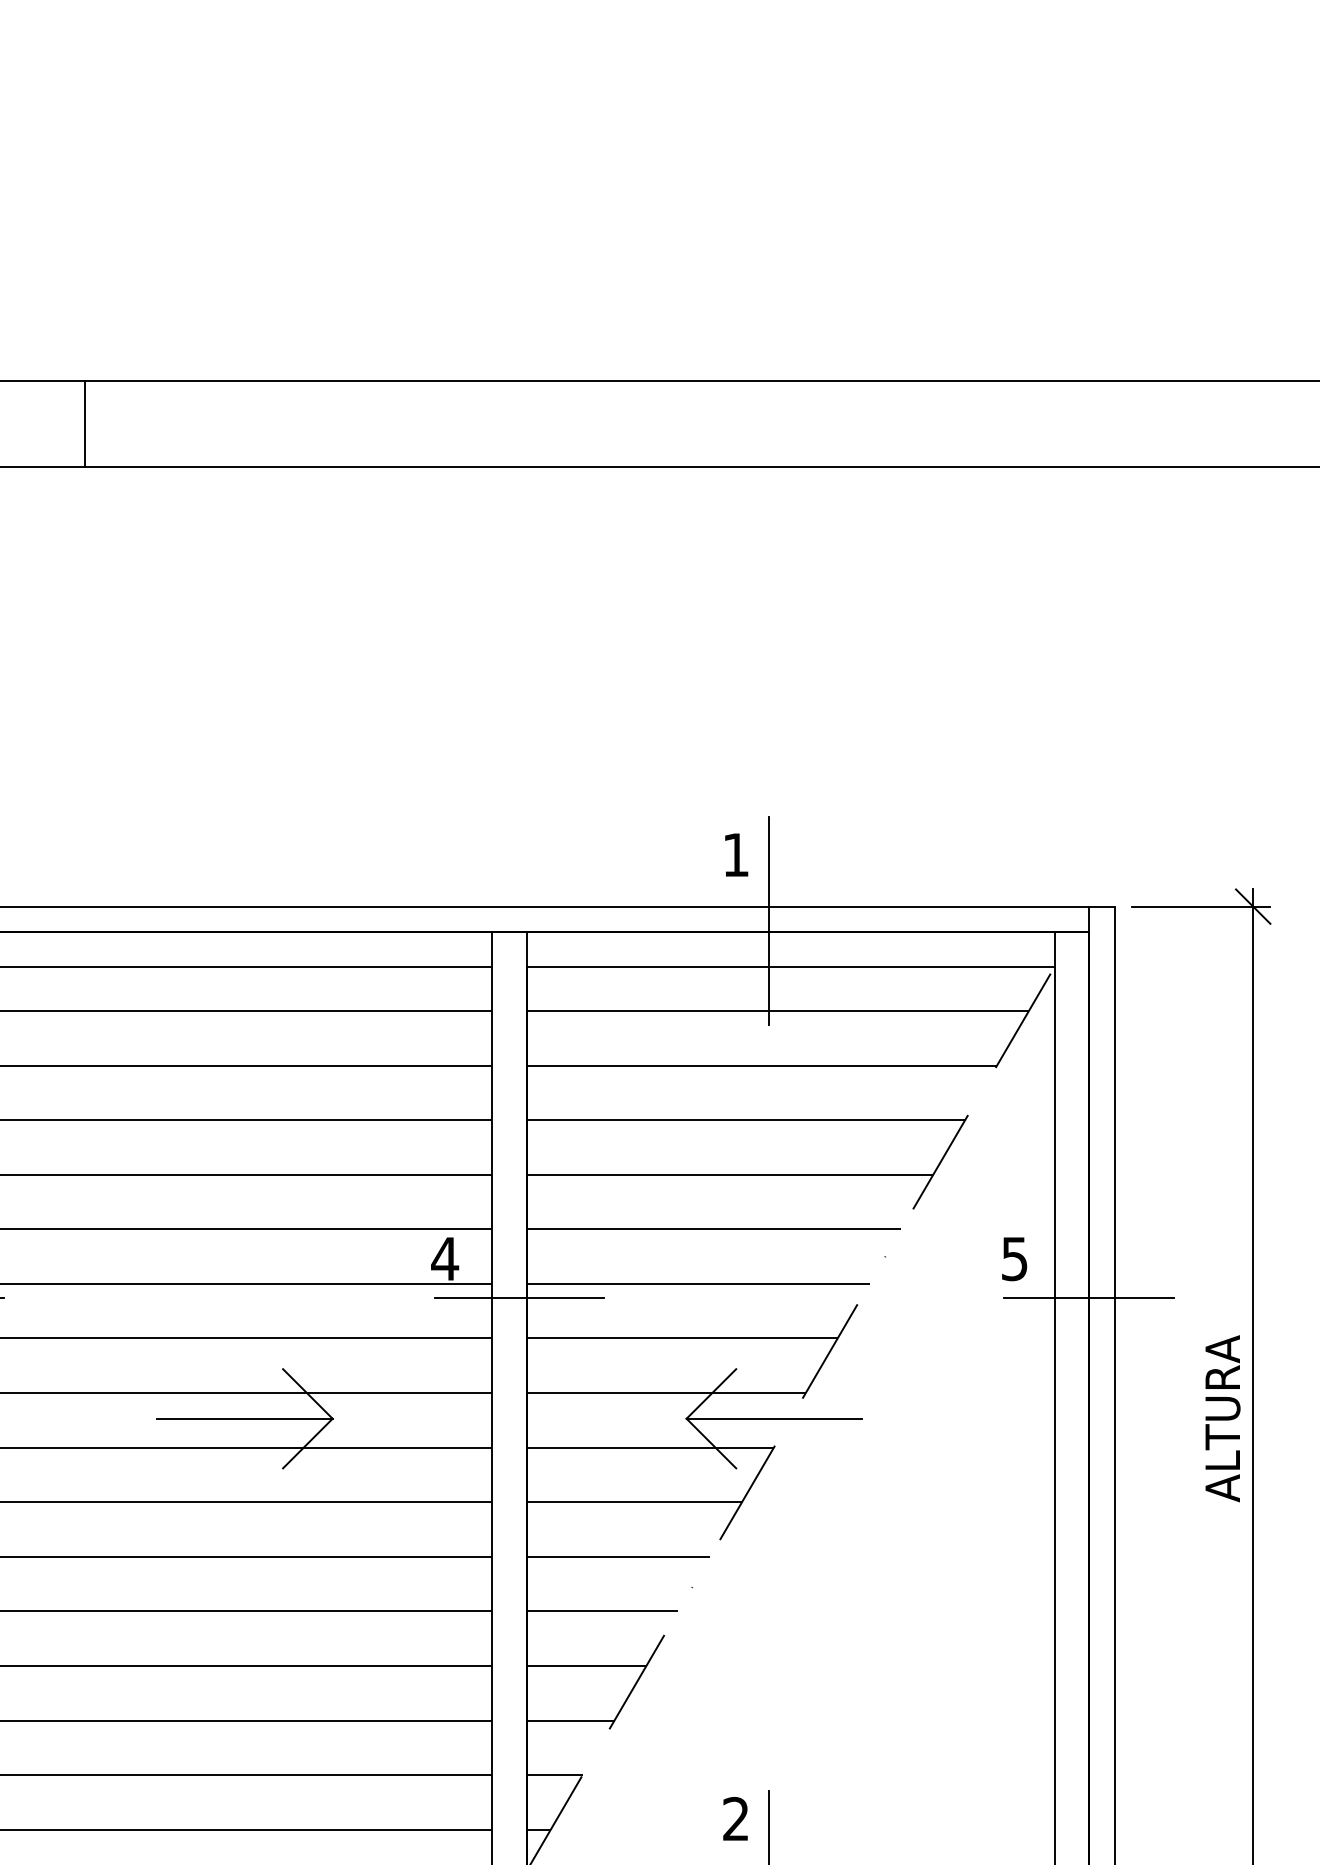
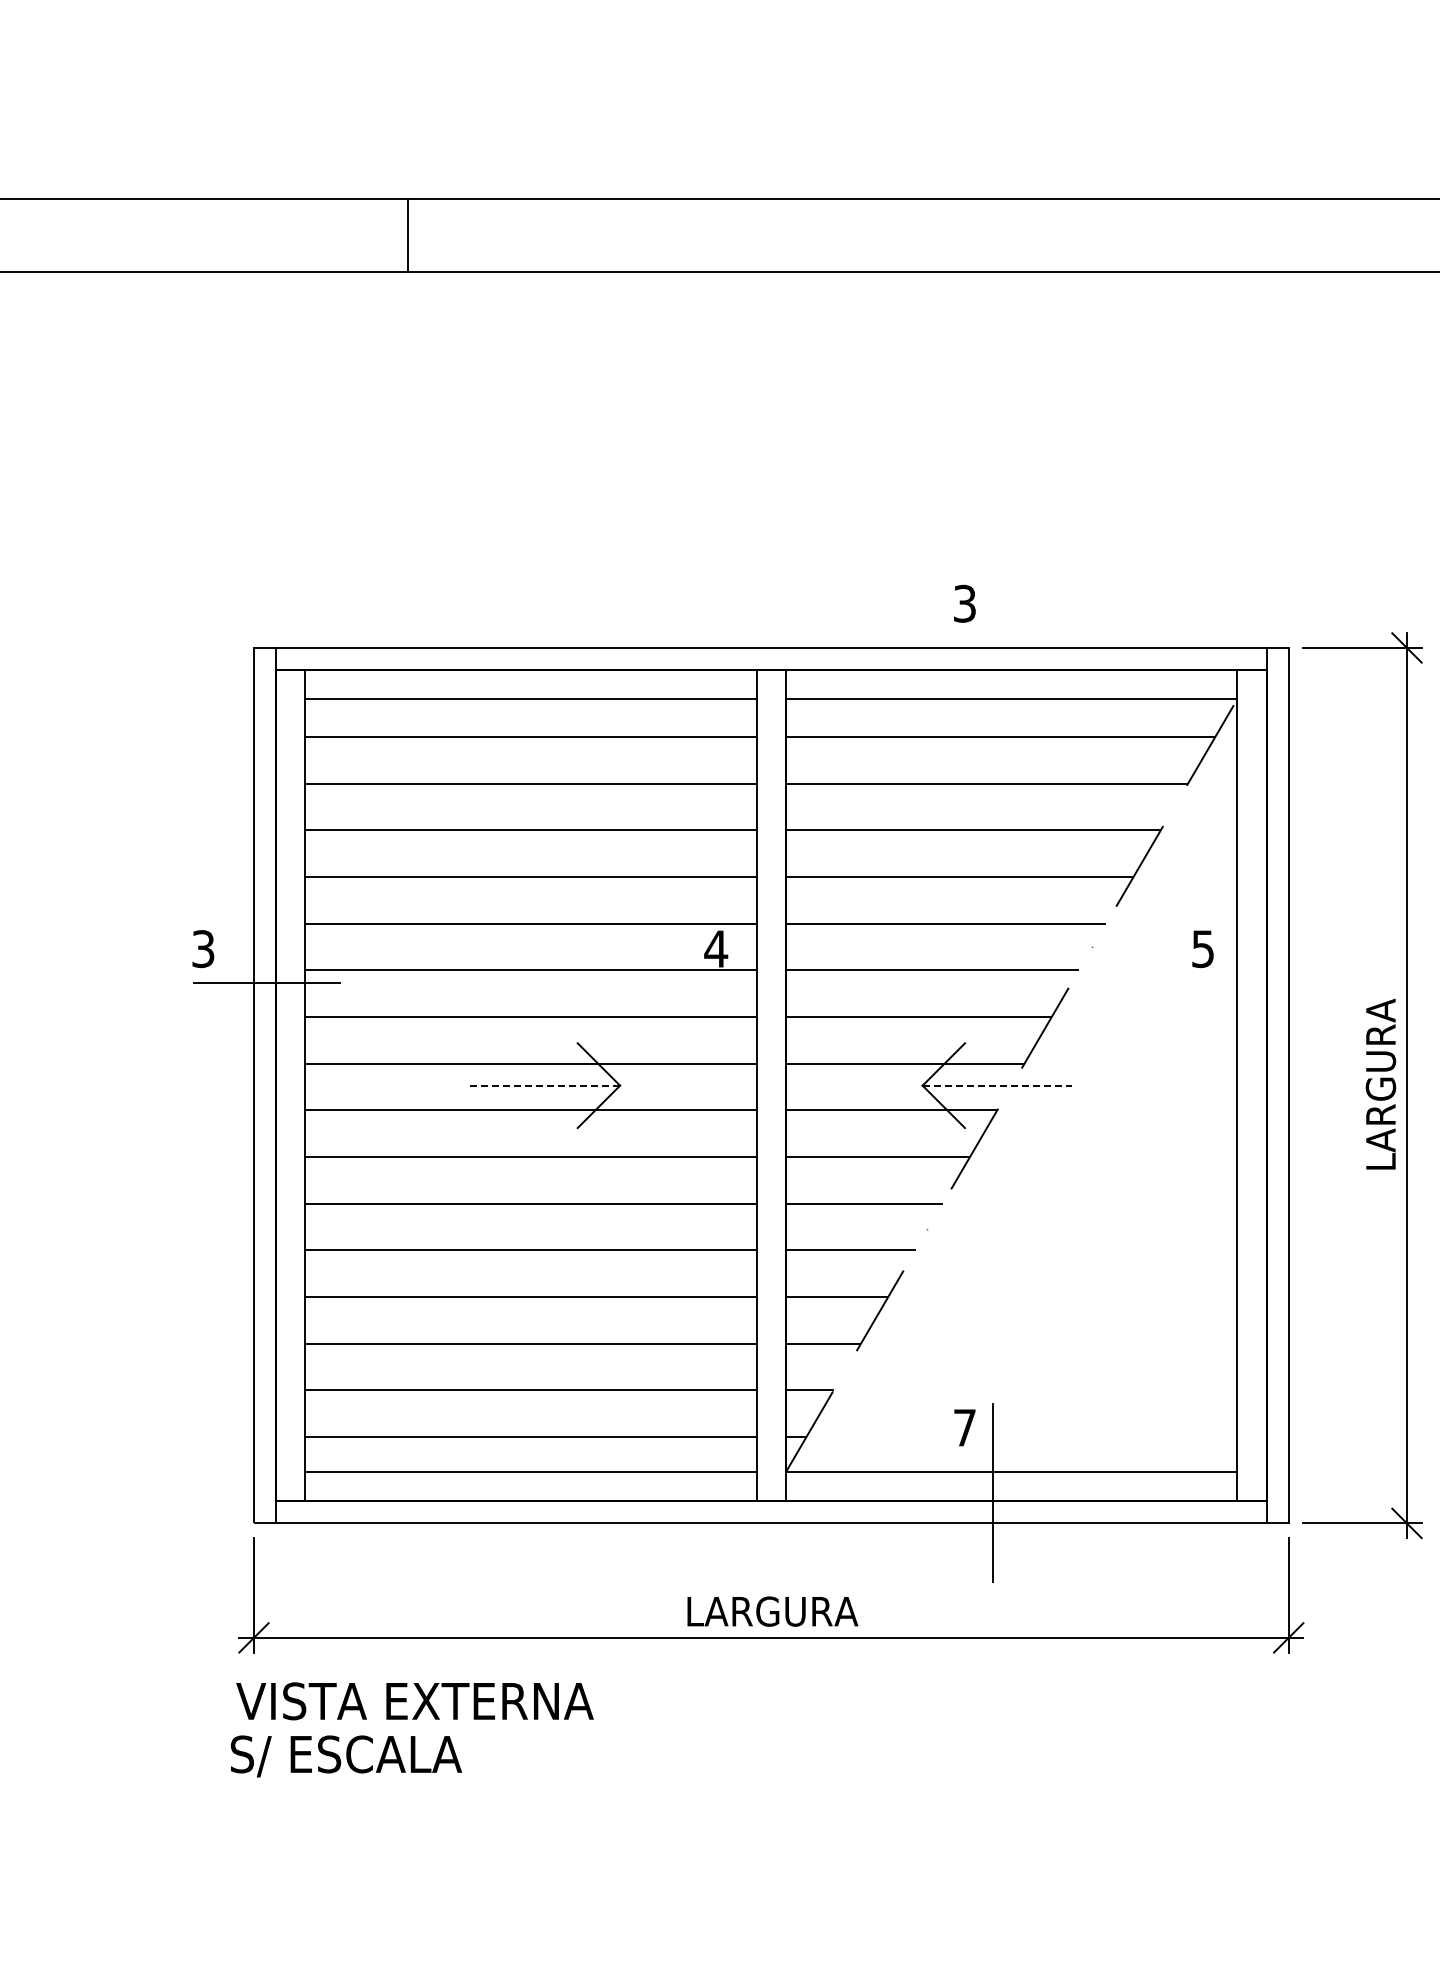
text: (735, 854) -> (964, 603), 1 -> 3
line: (769, 921) -> (993, 660), removed
line: (519, 1298) -> (779, 982), removed
line: (1088, 1298) -> (1266, 982), removed
text: (1222, 1416) -> (1380, 1083), ALTURA -> LARGURA
line: (245, 1418) -> (545, 1085), solid -> dashed
line: (774, 1418) -> (997, 1085), solid -> dashed
text: (735, 1818) -> (964, 1427), 2 -> 7

